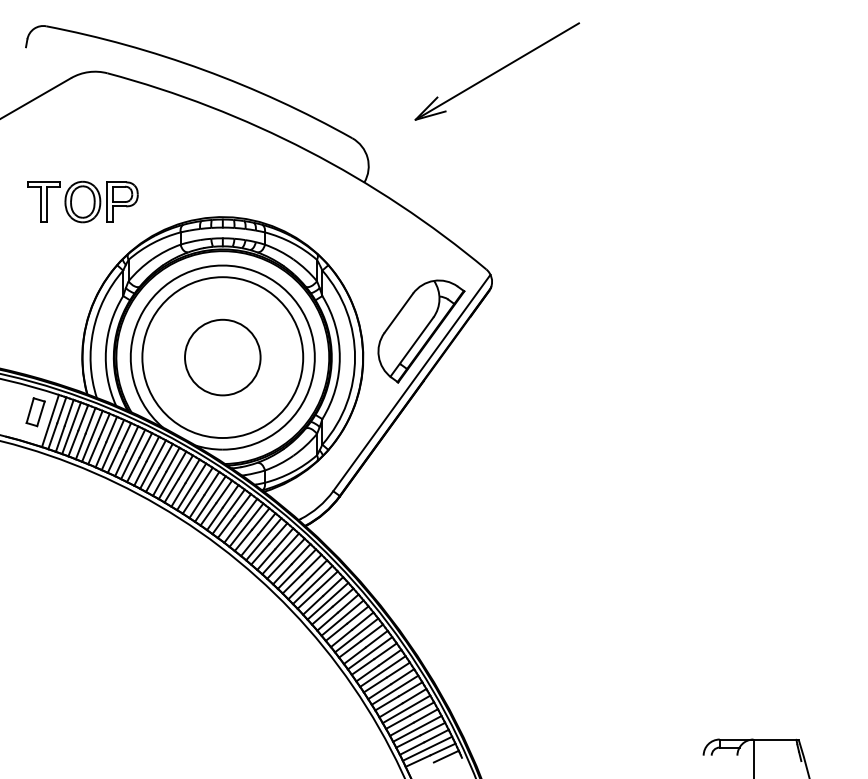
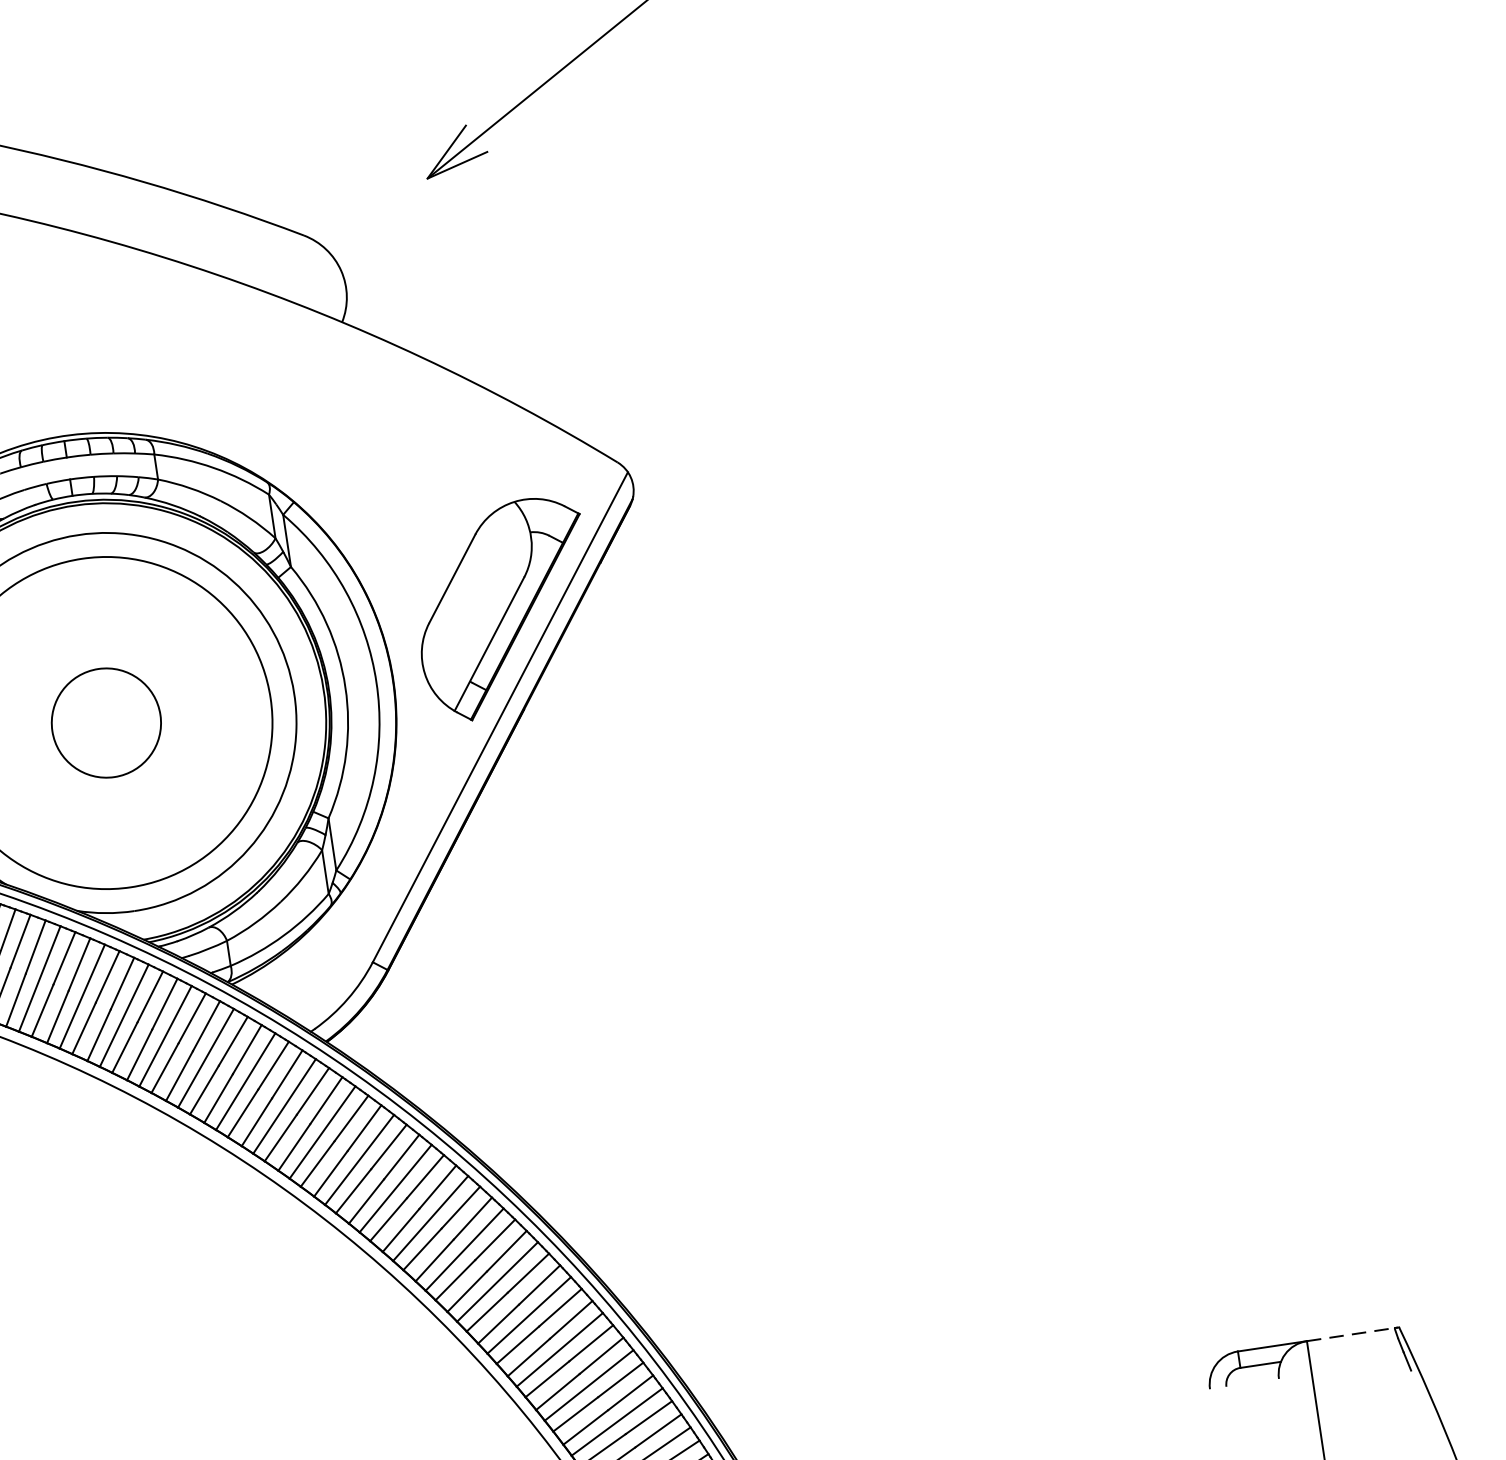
circle: (222, 357) -> (105, 722), size x0.7
line: (775, 739) -> (1351, 1334), solid -> dashed

